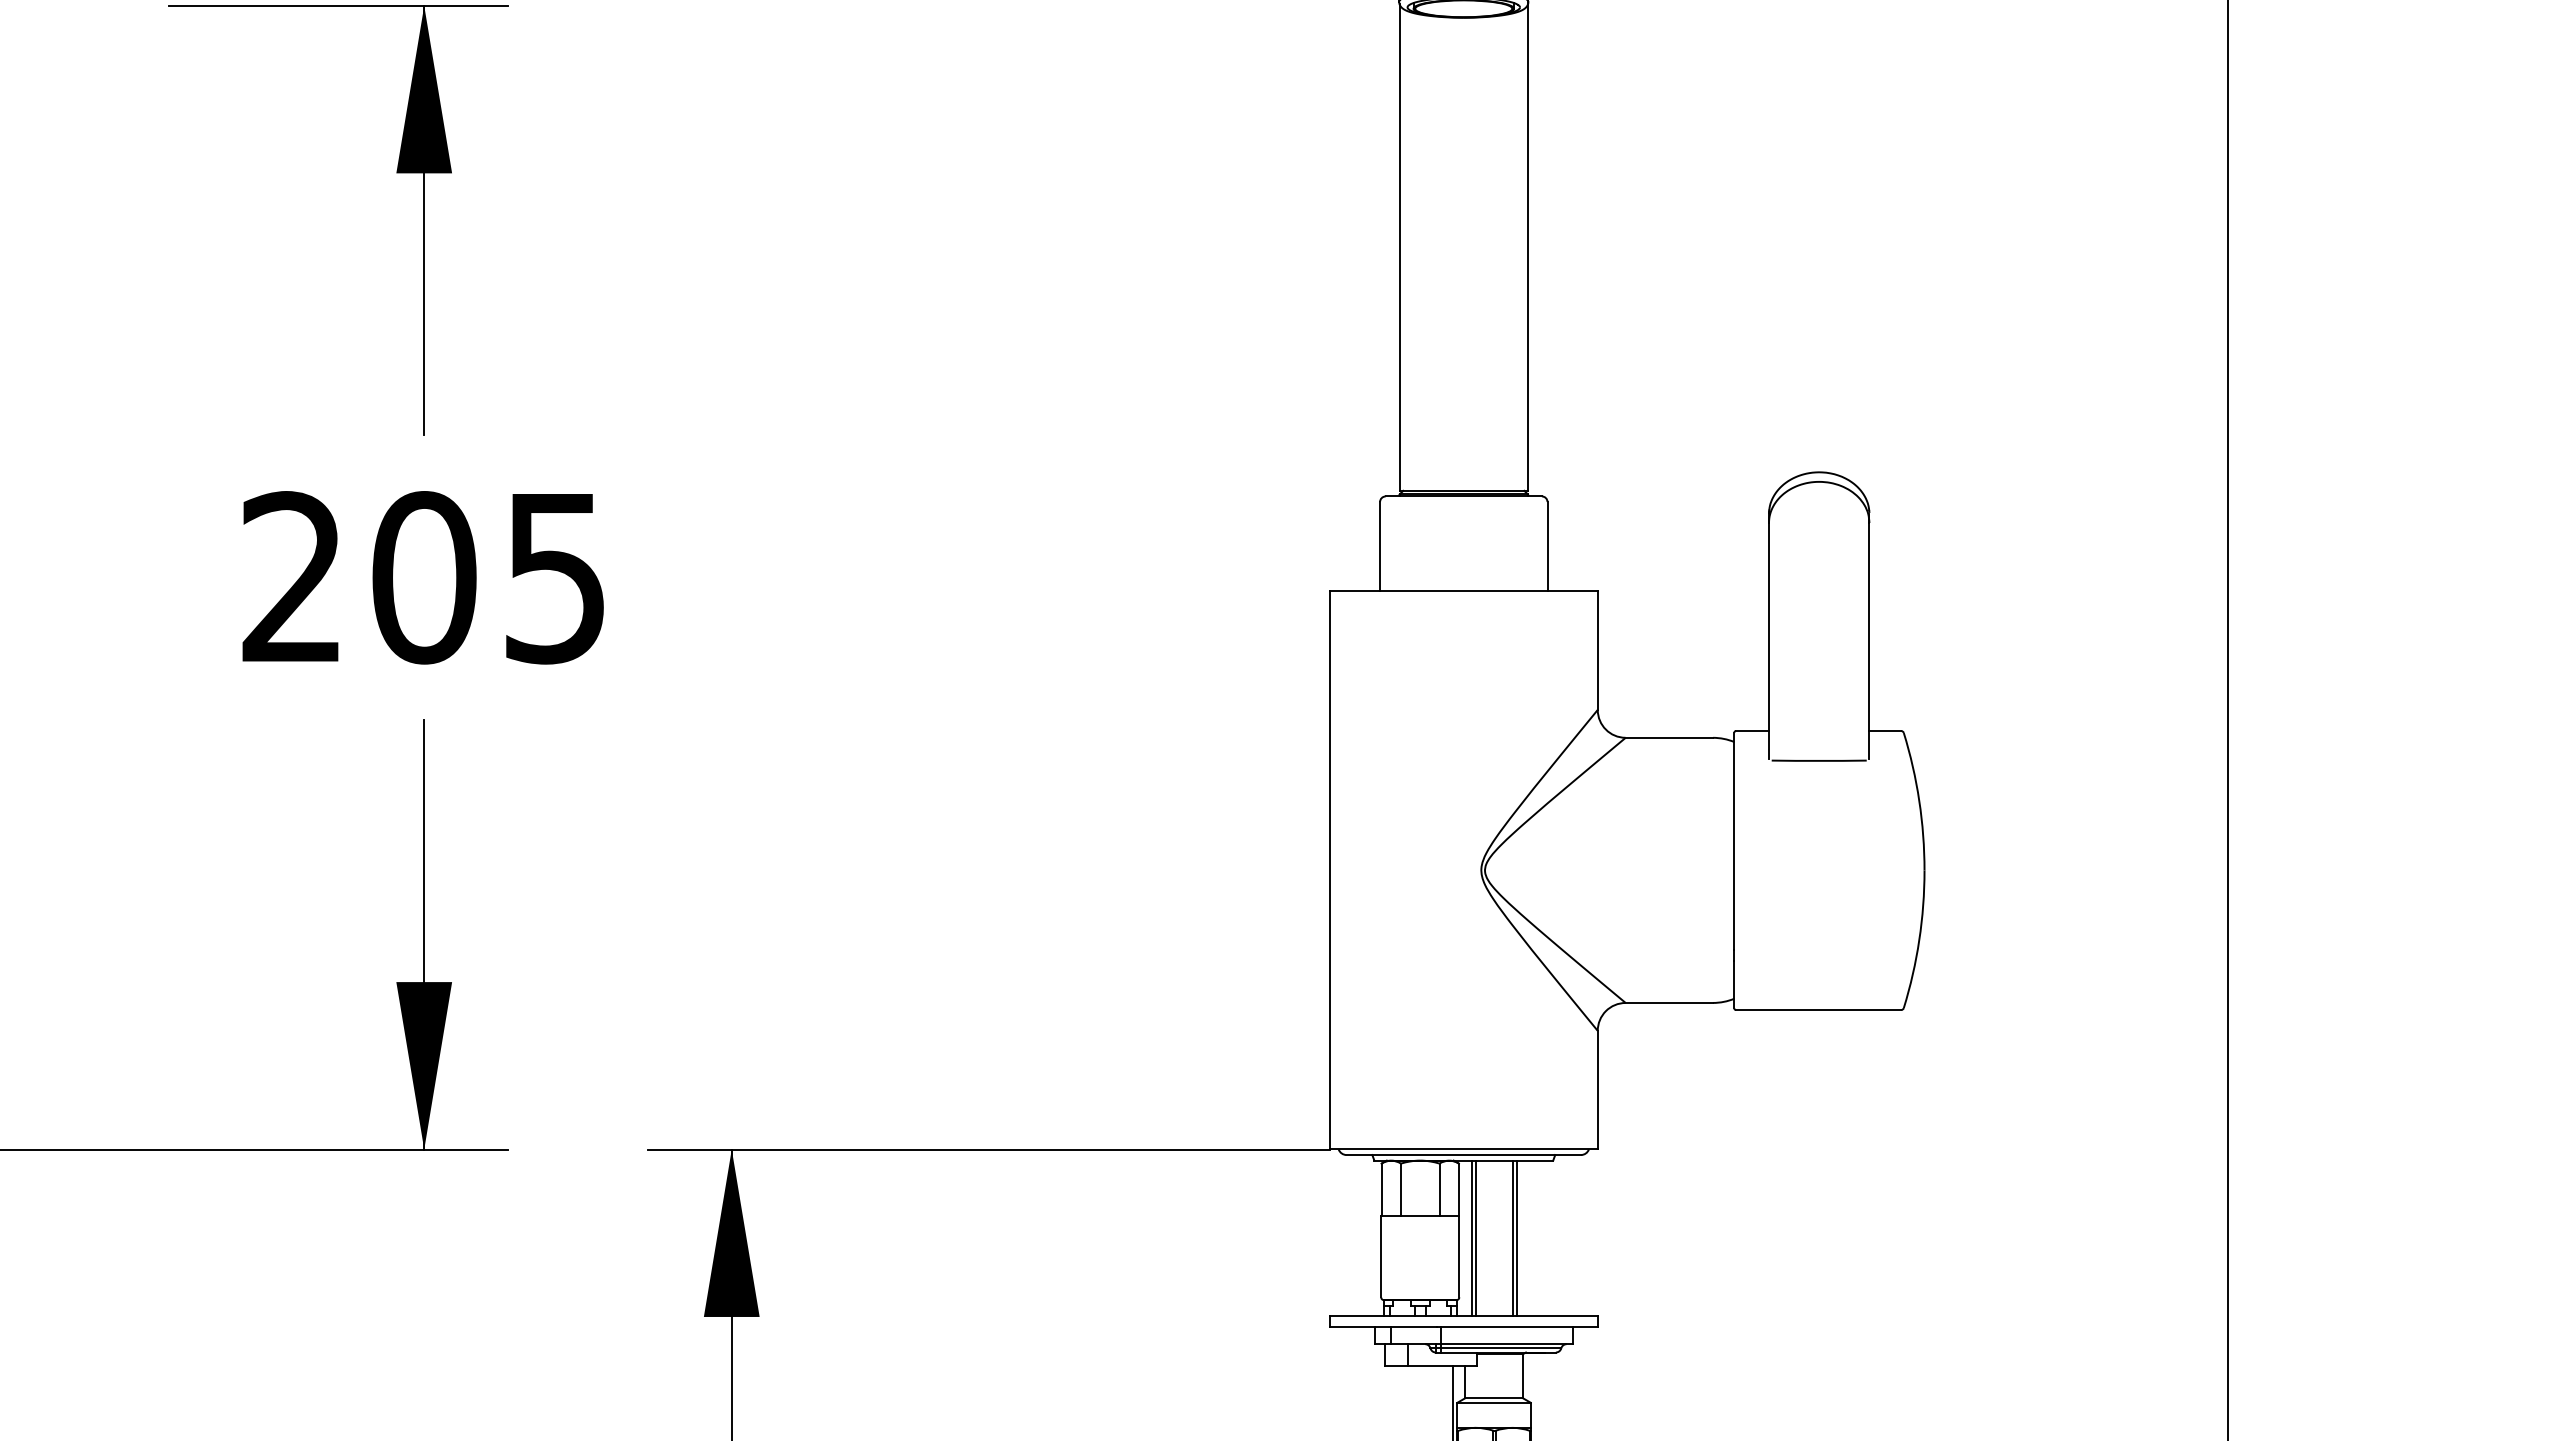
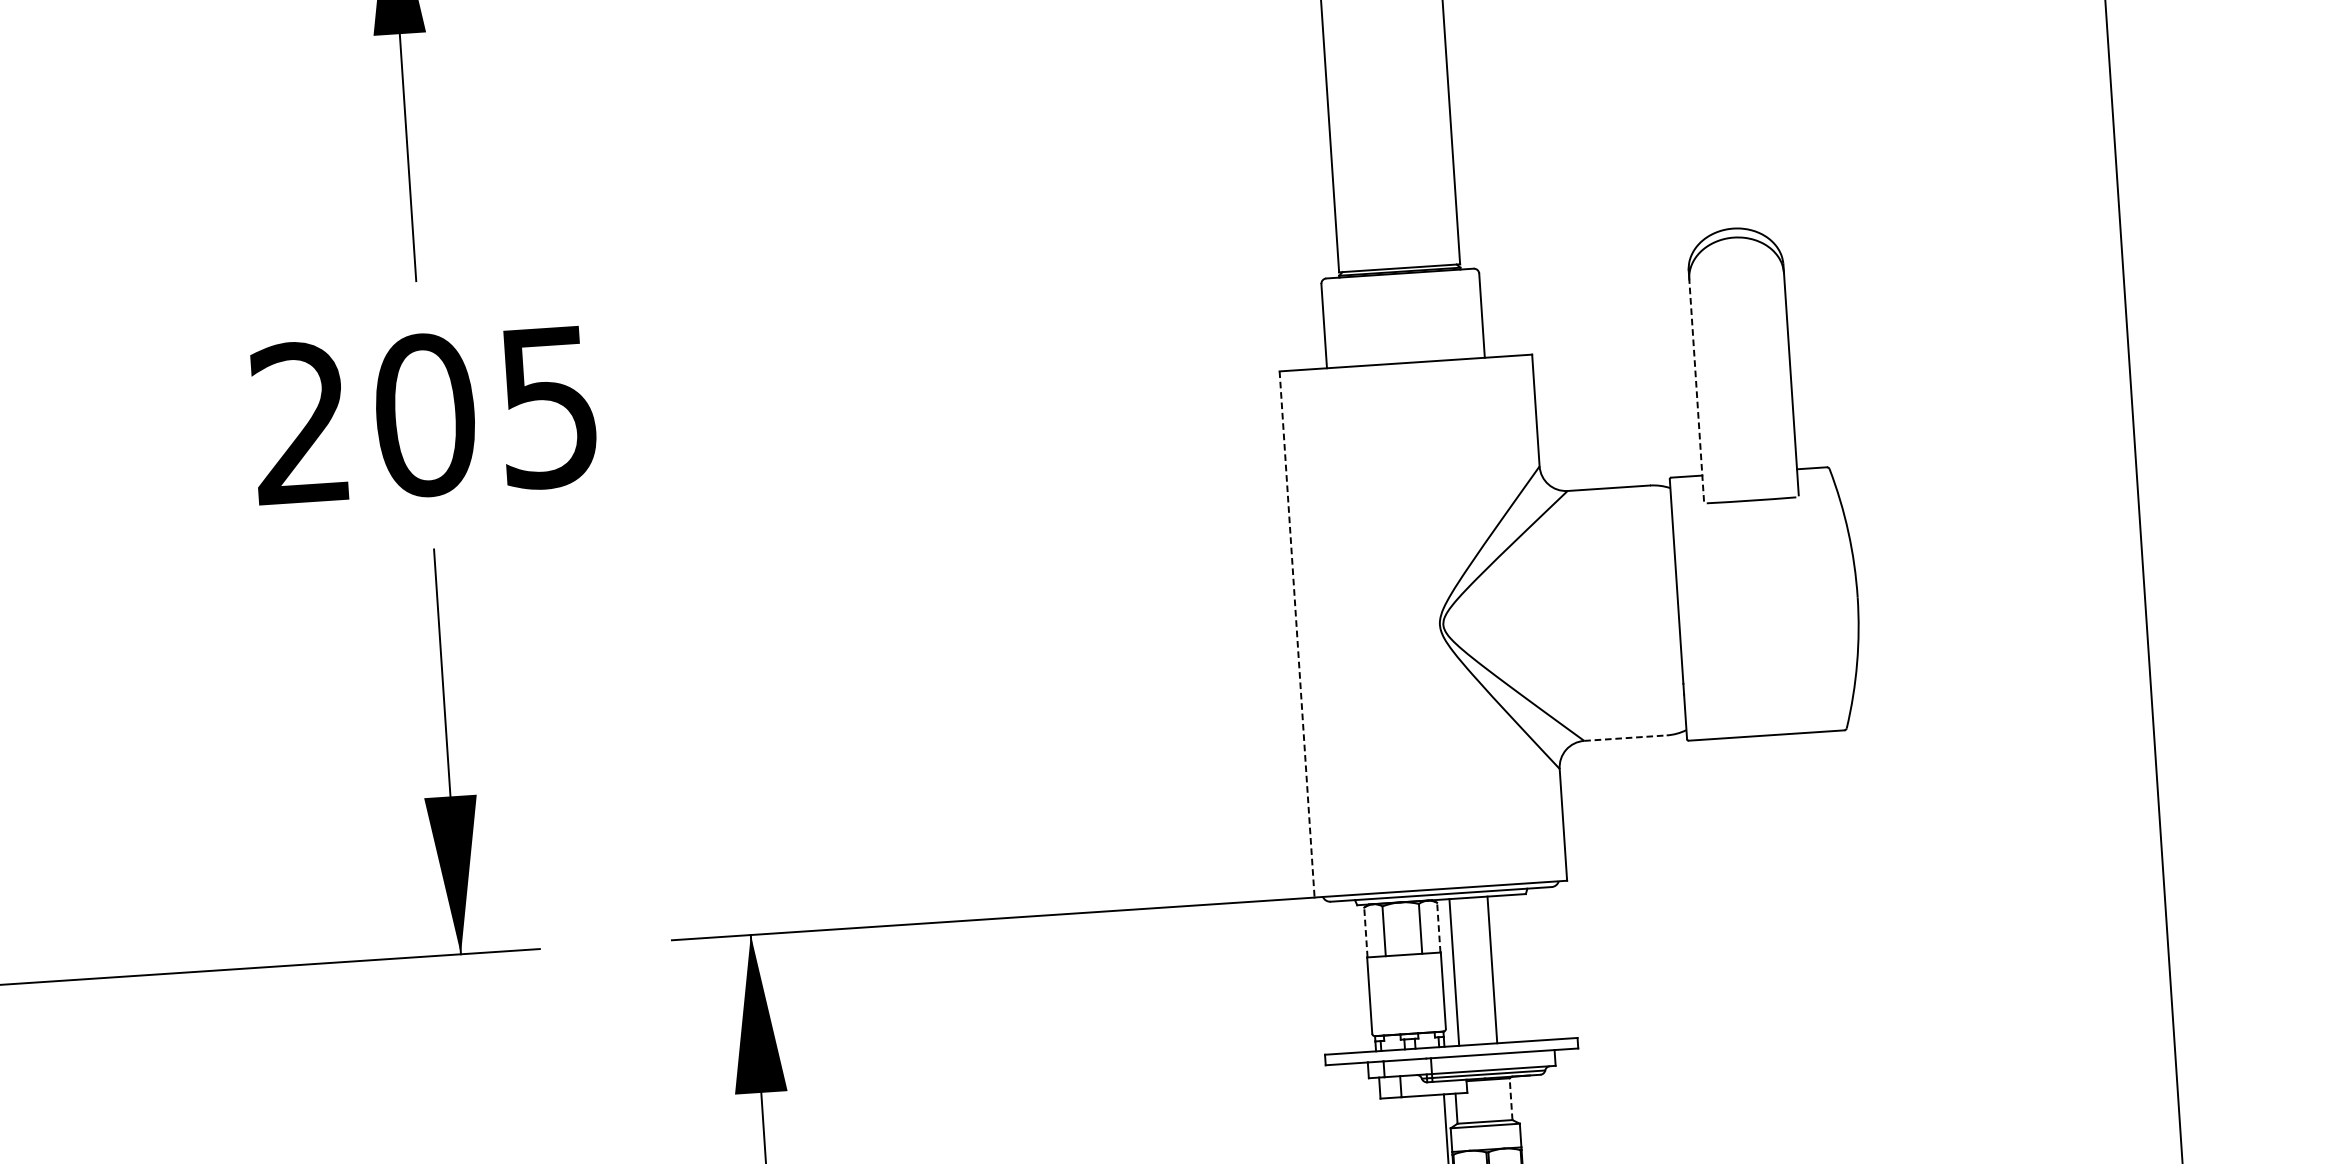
line: (1768, 640) -> (1696, 390), solid -> dashed
line: (1329, 870) -> (1296, 634), solid -> dashed
line: (1669, 1002) -> (1625, 737), solid -> dashed
line: (1381, 1189) -> (1365, 932), solid -> dashed
line: (1458, 1189) -> (1438, 927), solid -> dashed
line: (1476, 1238) -> (1458, 972), removed
line: (1516, 1238) -> (1496, 969), removed
line: (1523, 1375) -> (1511, 1098), solid -> dashed

